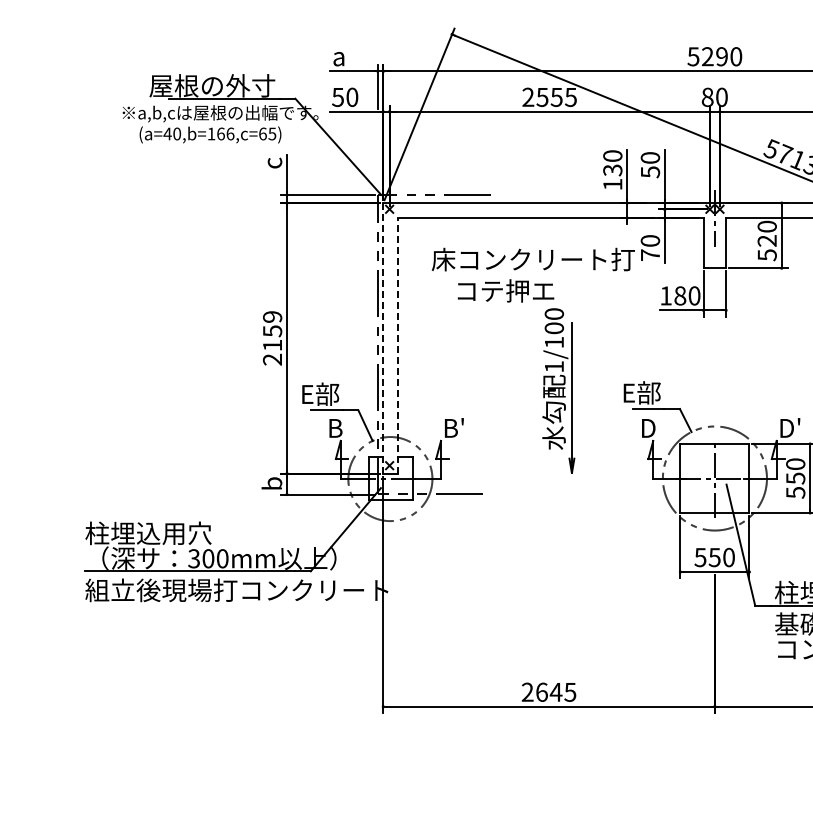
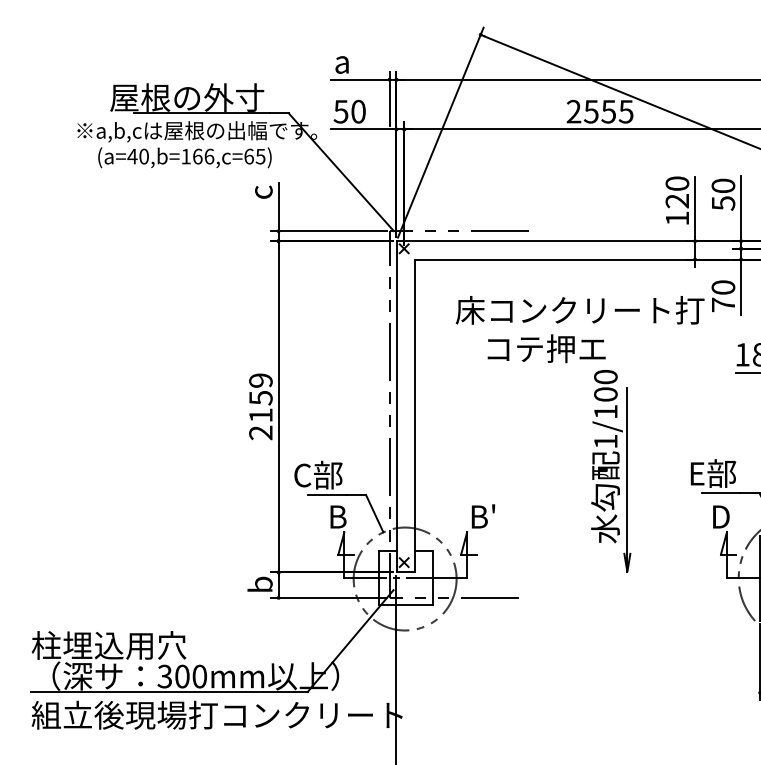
text: (612, 170) -> (677, 201), 130 -> 120
line: (383, 337) -> (396, 405), dashed -> solid
line: (398, 345) -> (415, 415), dashed -> solid
text: (306, 394) -> (302, 475), E部 -> C部

